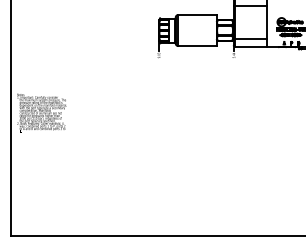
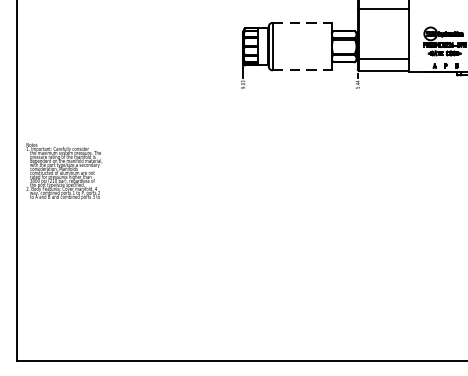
line: (198, 14) -> (303, 22), solid -> dashed
line: (198, 46) -> (303, 71), solid -> dashed

